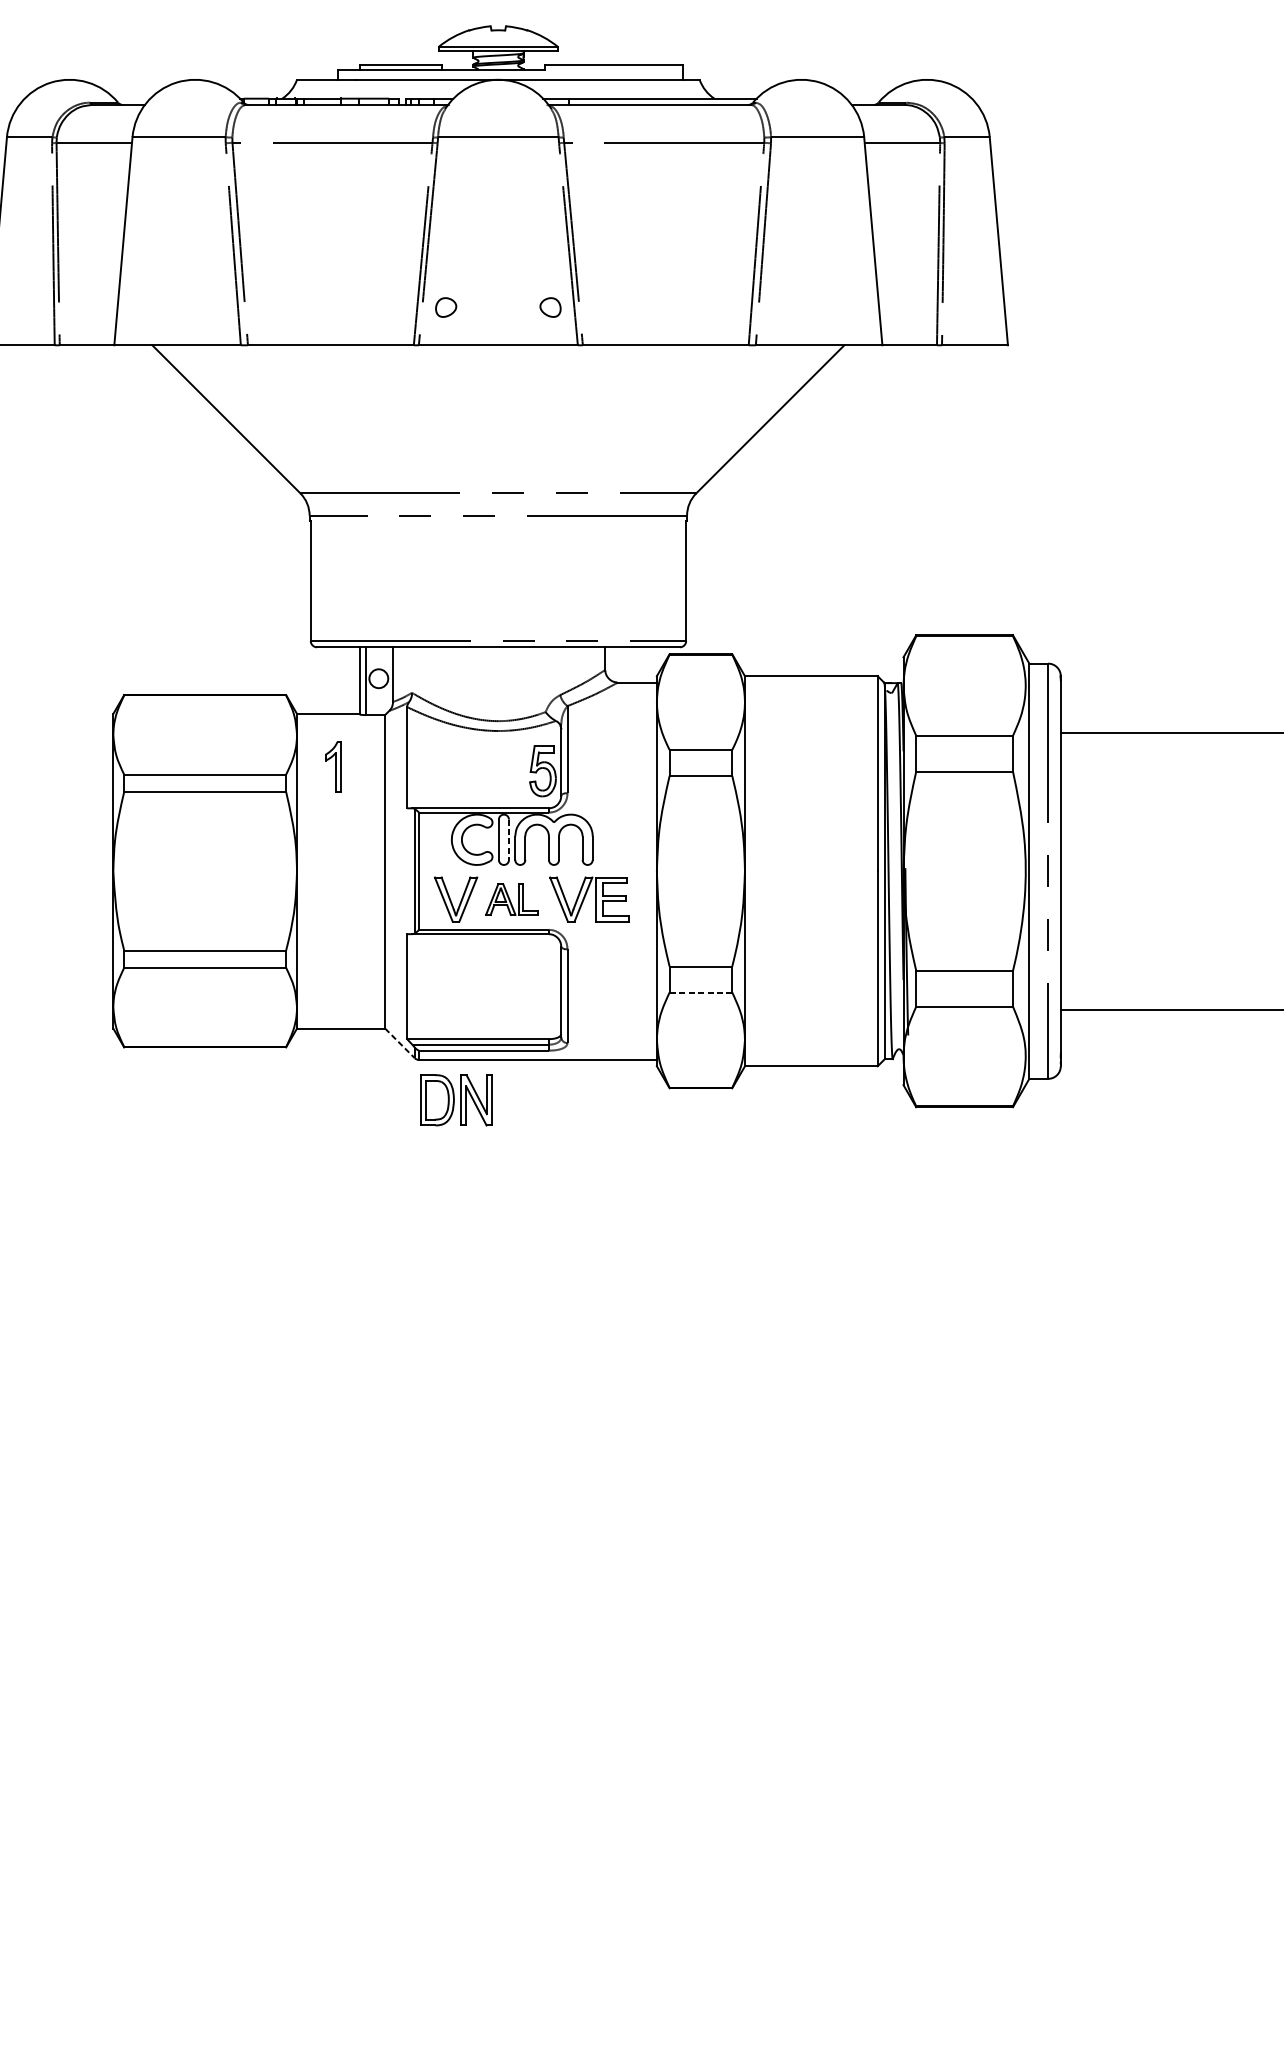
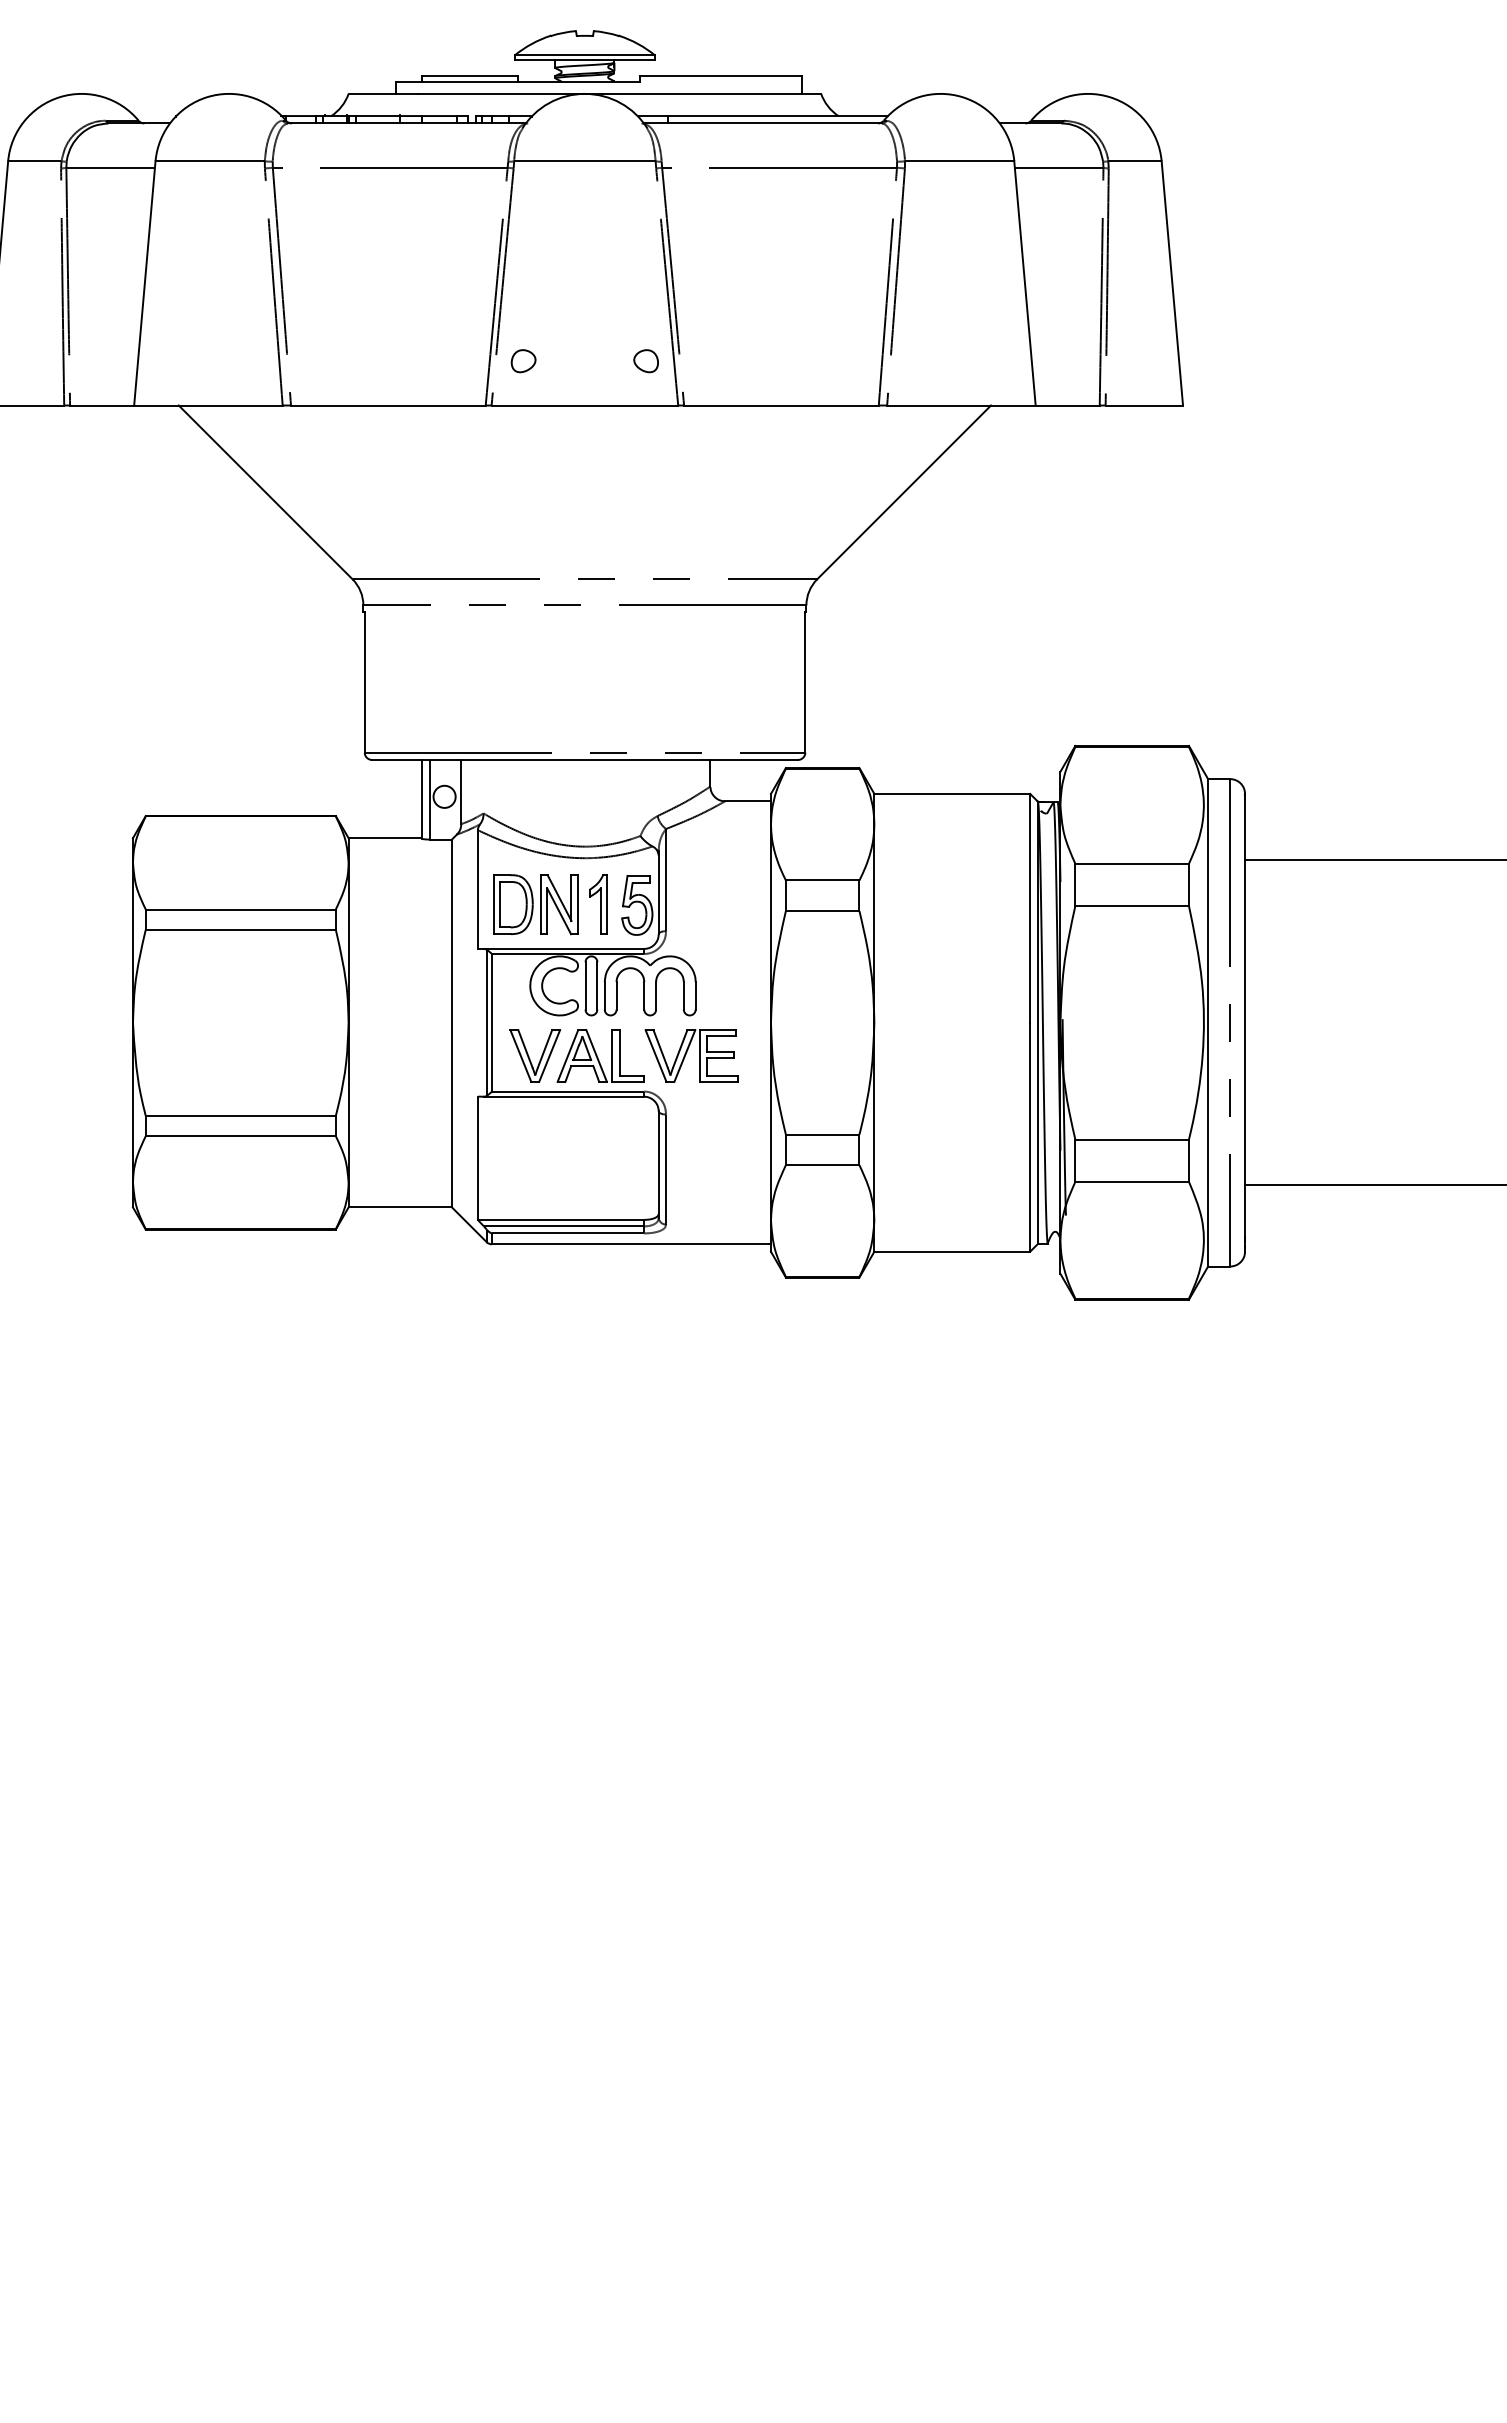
part: (333, 767) -> (598, 904), moved
line: (509, 839) -> (597, 985), dashed -> solid
part: (511, 899) -> (600, 1055), size x1.43
line: (700, 992) -> (822, 1165), dashed -> solid
line: (400, 1043) -> (469, 1224), dashed -> solid
part: (456, 1100) -> (535, 904), moved

